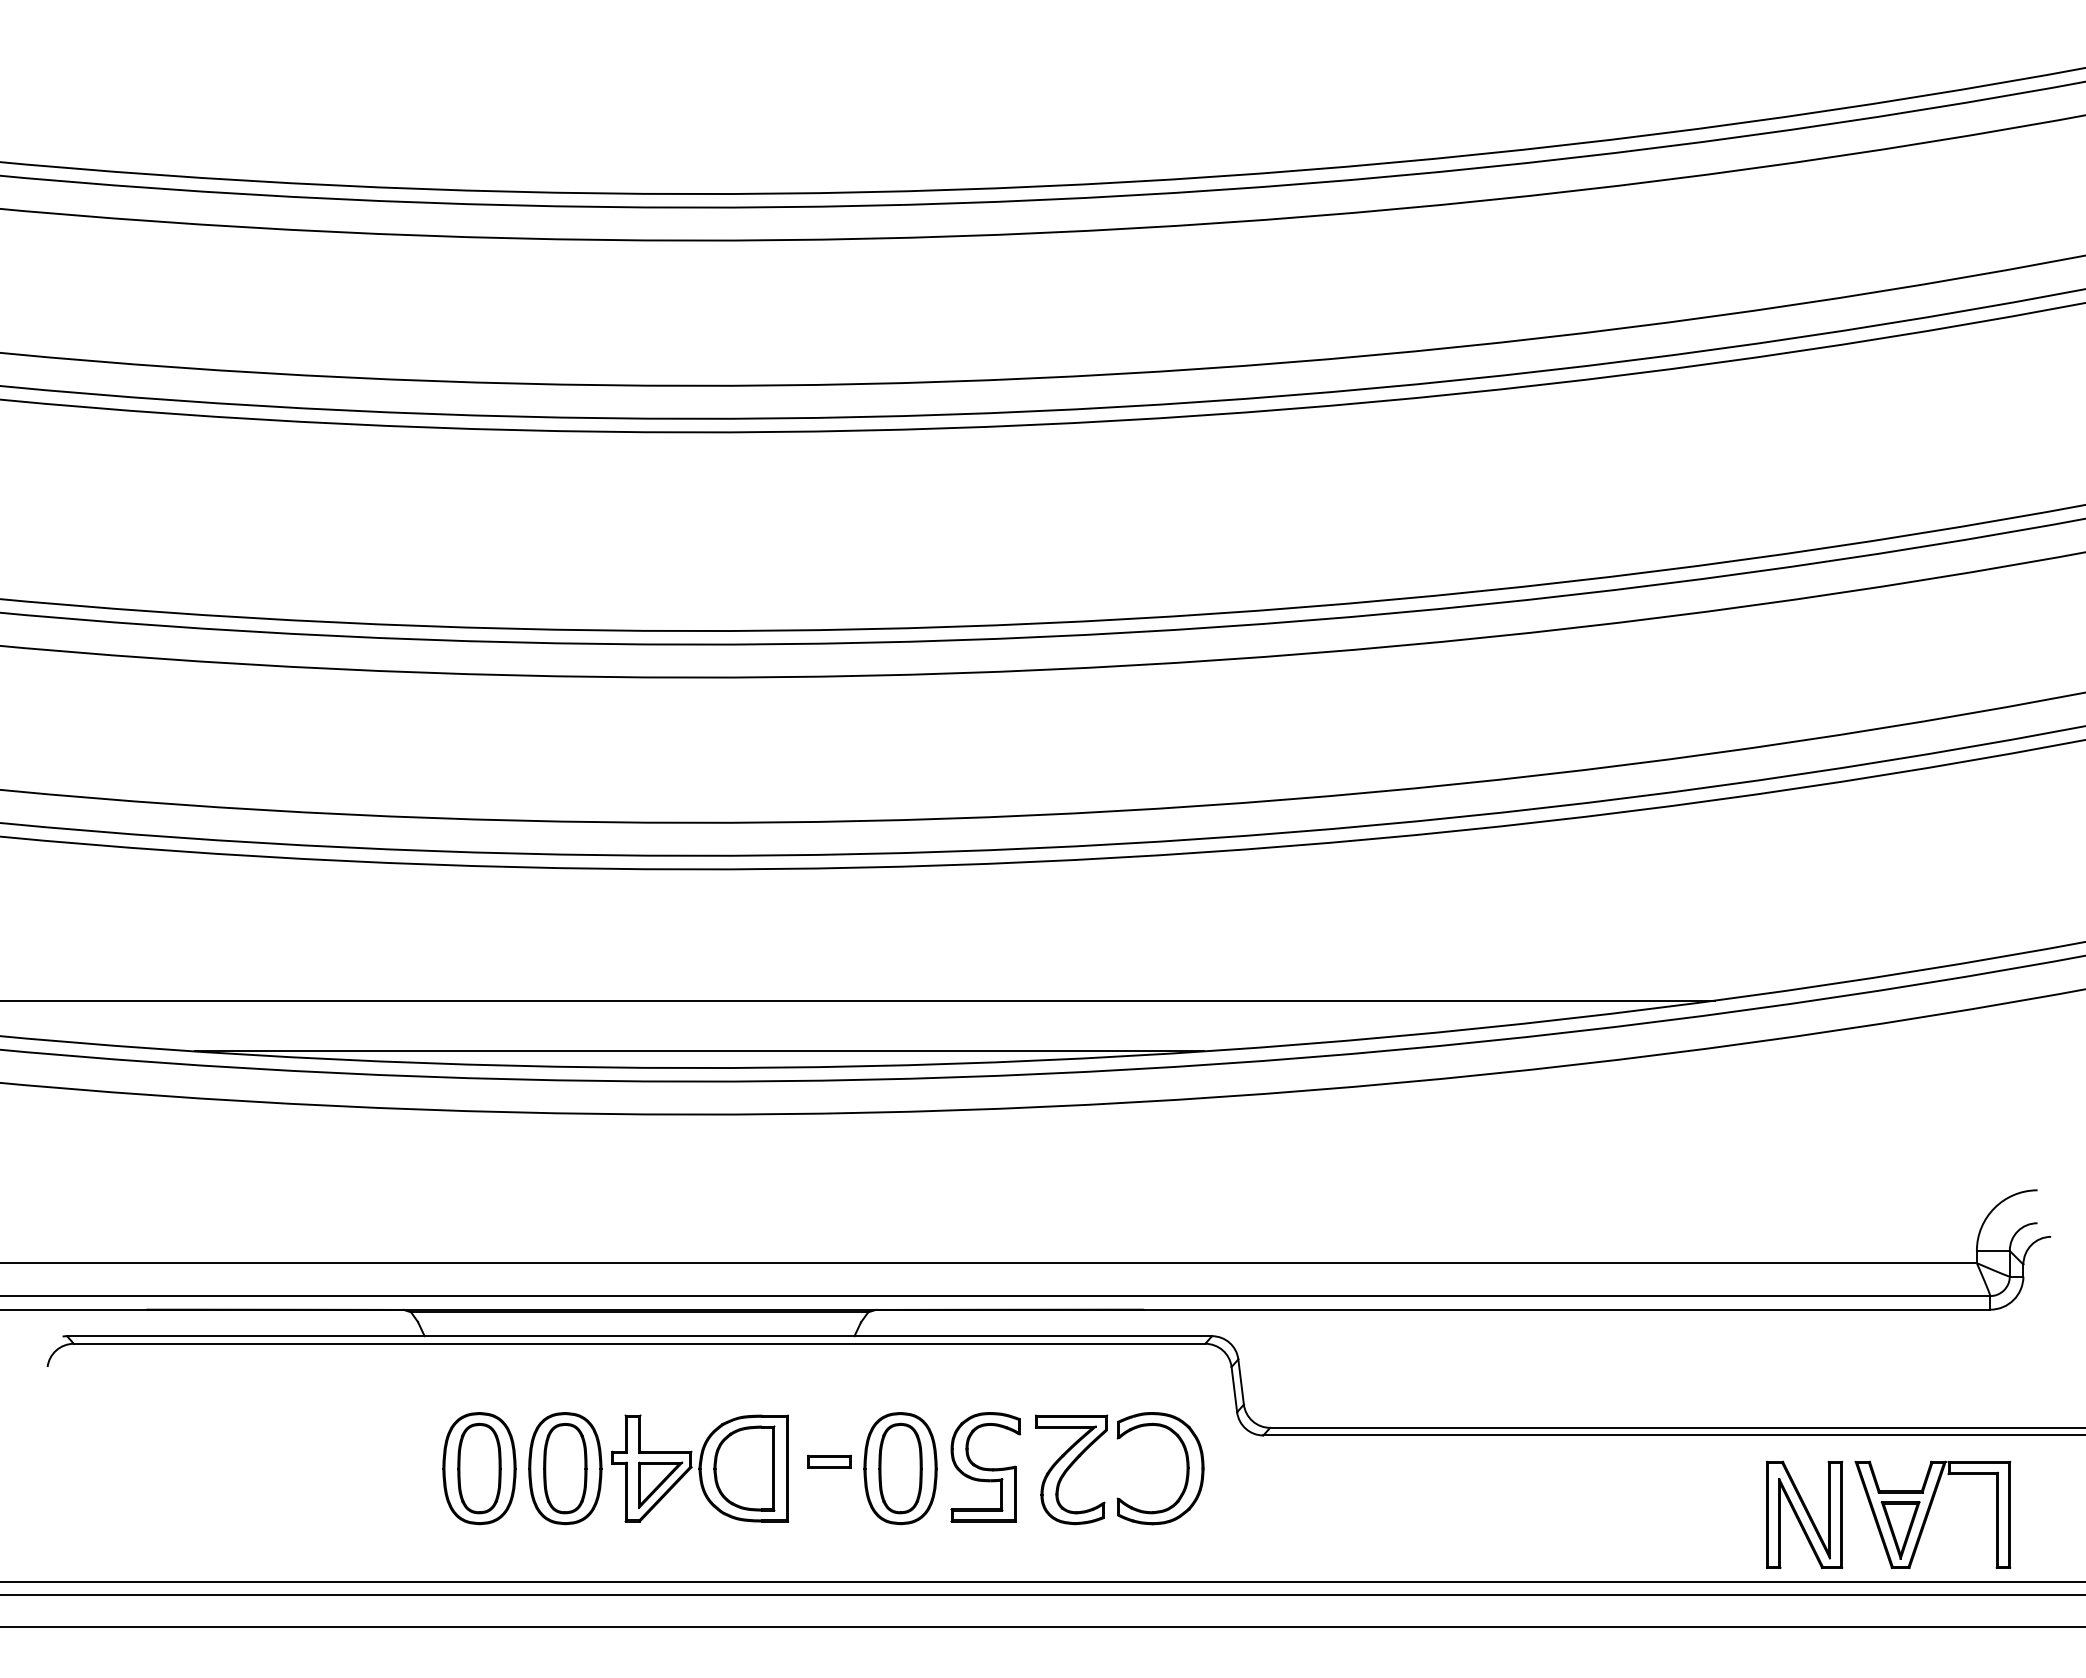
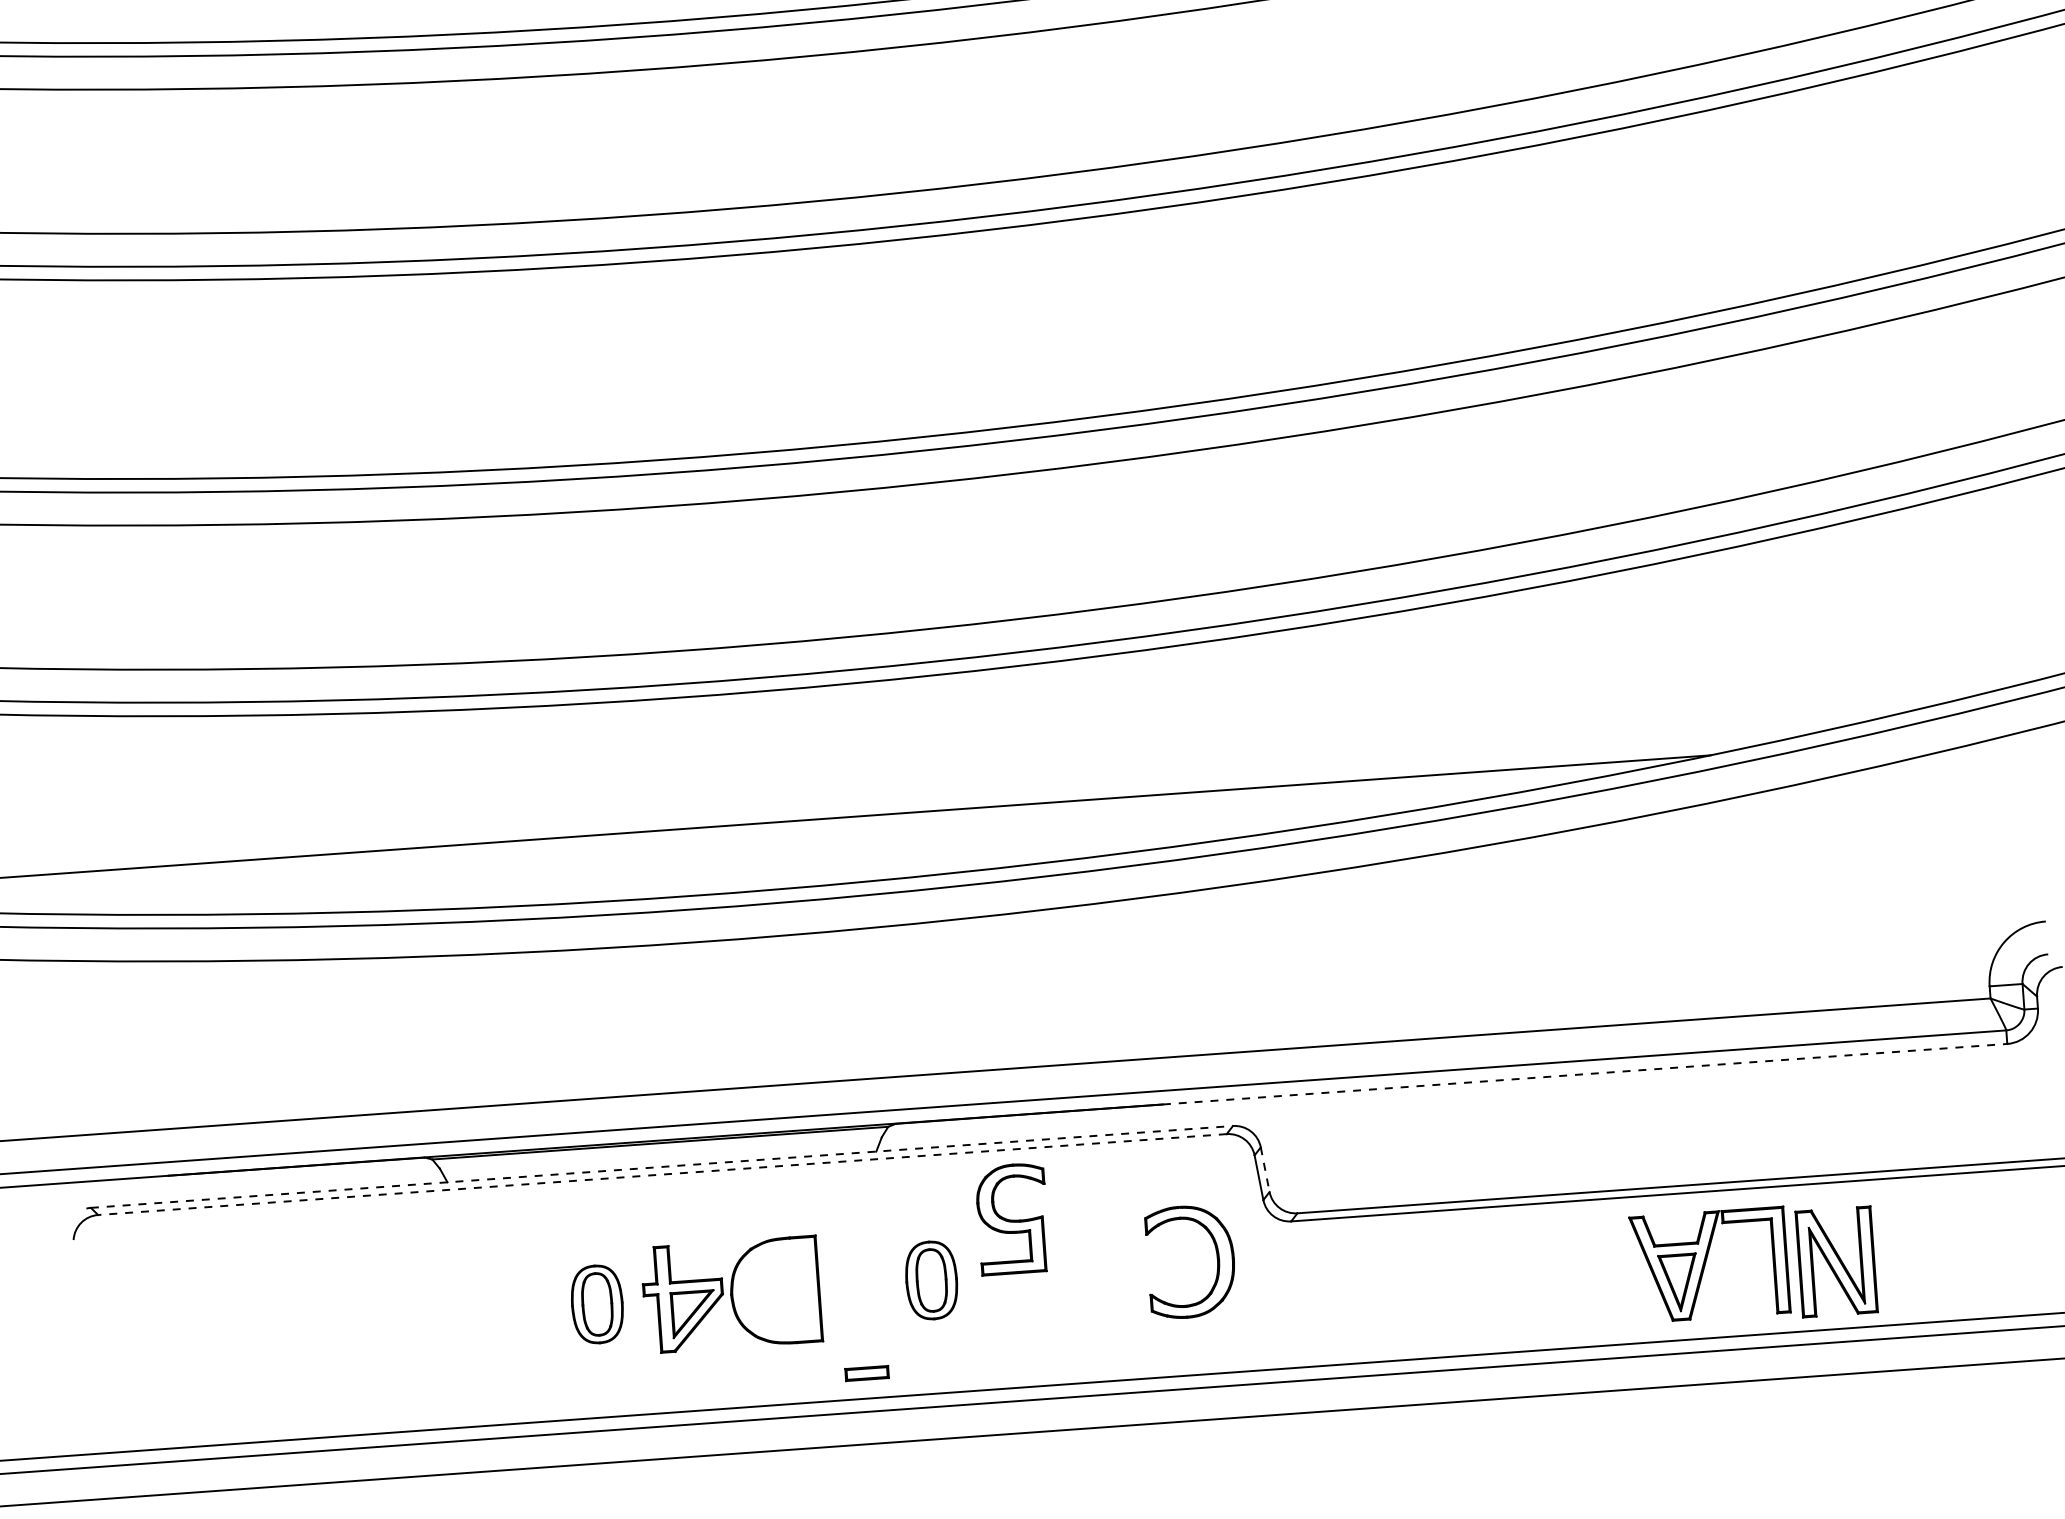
line: (698, 1051) -> (700, 878), removed
line: (1567, 1309) -> (1585, 1074), solid -> dashed
line: (640, 1336) -> (662, 1167), solid -> dashed
line: (639, 1343) -> (662, 1174), solid -> dashed
line: (1241, 1382) -> (1265, 1170), solid -> dashed
part: (829, 1461) -> (867, 1373), moved
part: (985, 1467) -> (1012, 1219), moved
part: (479, 1468) -> (511, 1310), removed
part: (565, 1468) -> (597, 1304), size x0.7
part: (744, 1468) -> (776, 1291), removed
part: (900, 1468) -> (931, 1280), size x0.7
part: (1071, 1469) -> (1102, 1269), removed
part: (1932, 1514) -> (1709, 1264), moved

